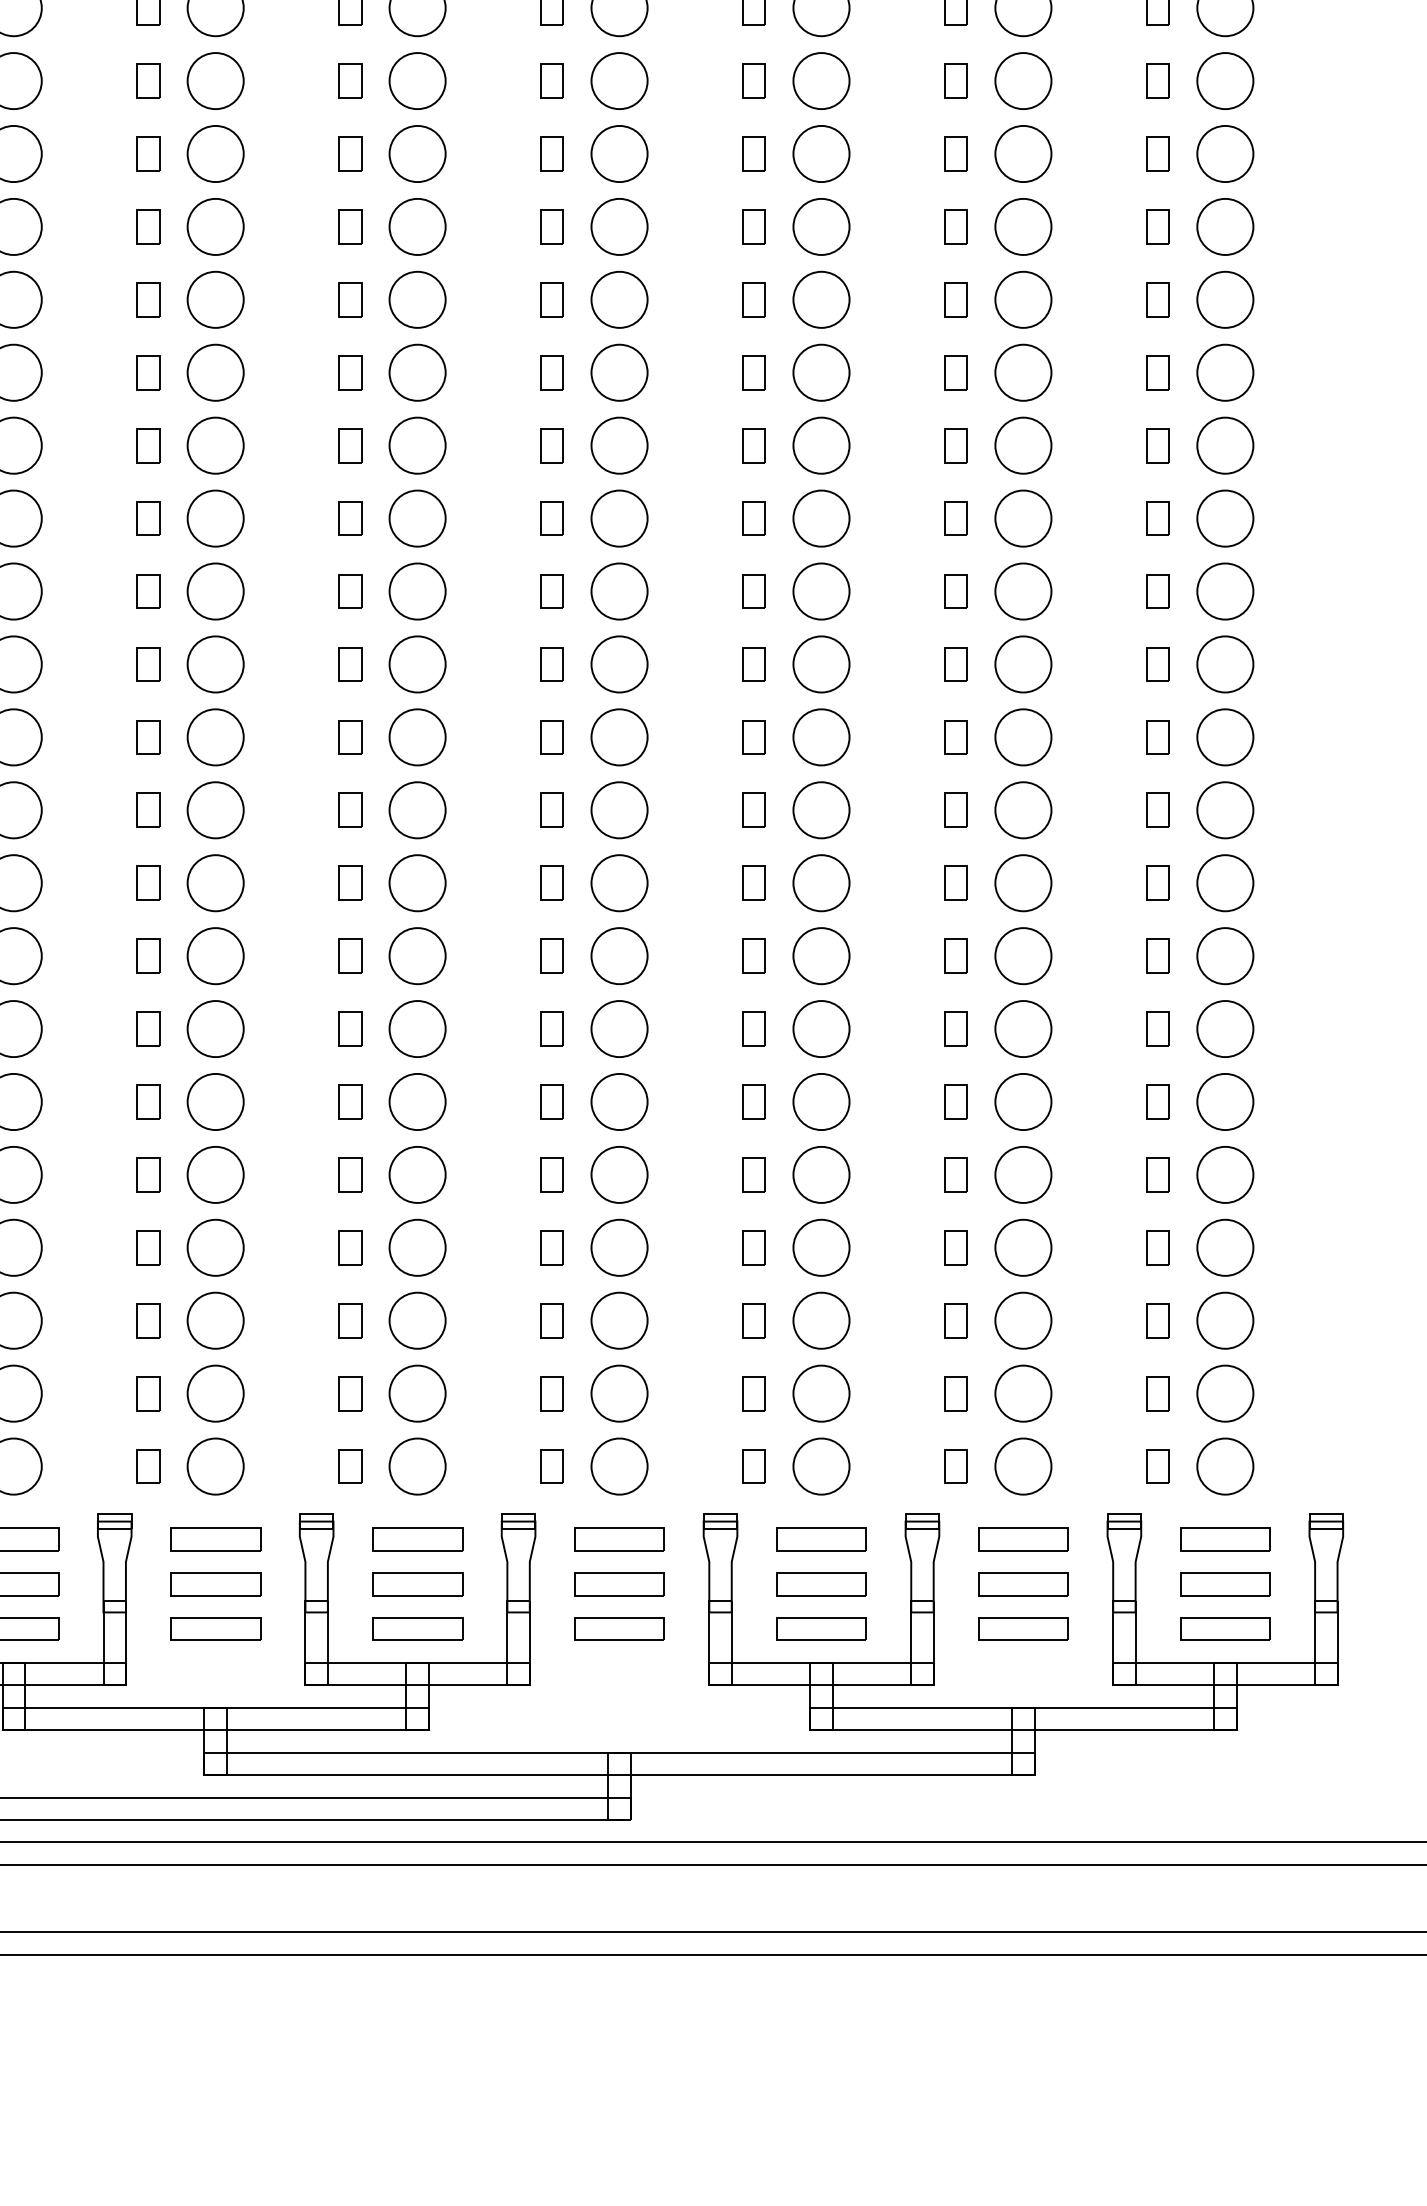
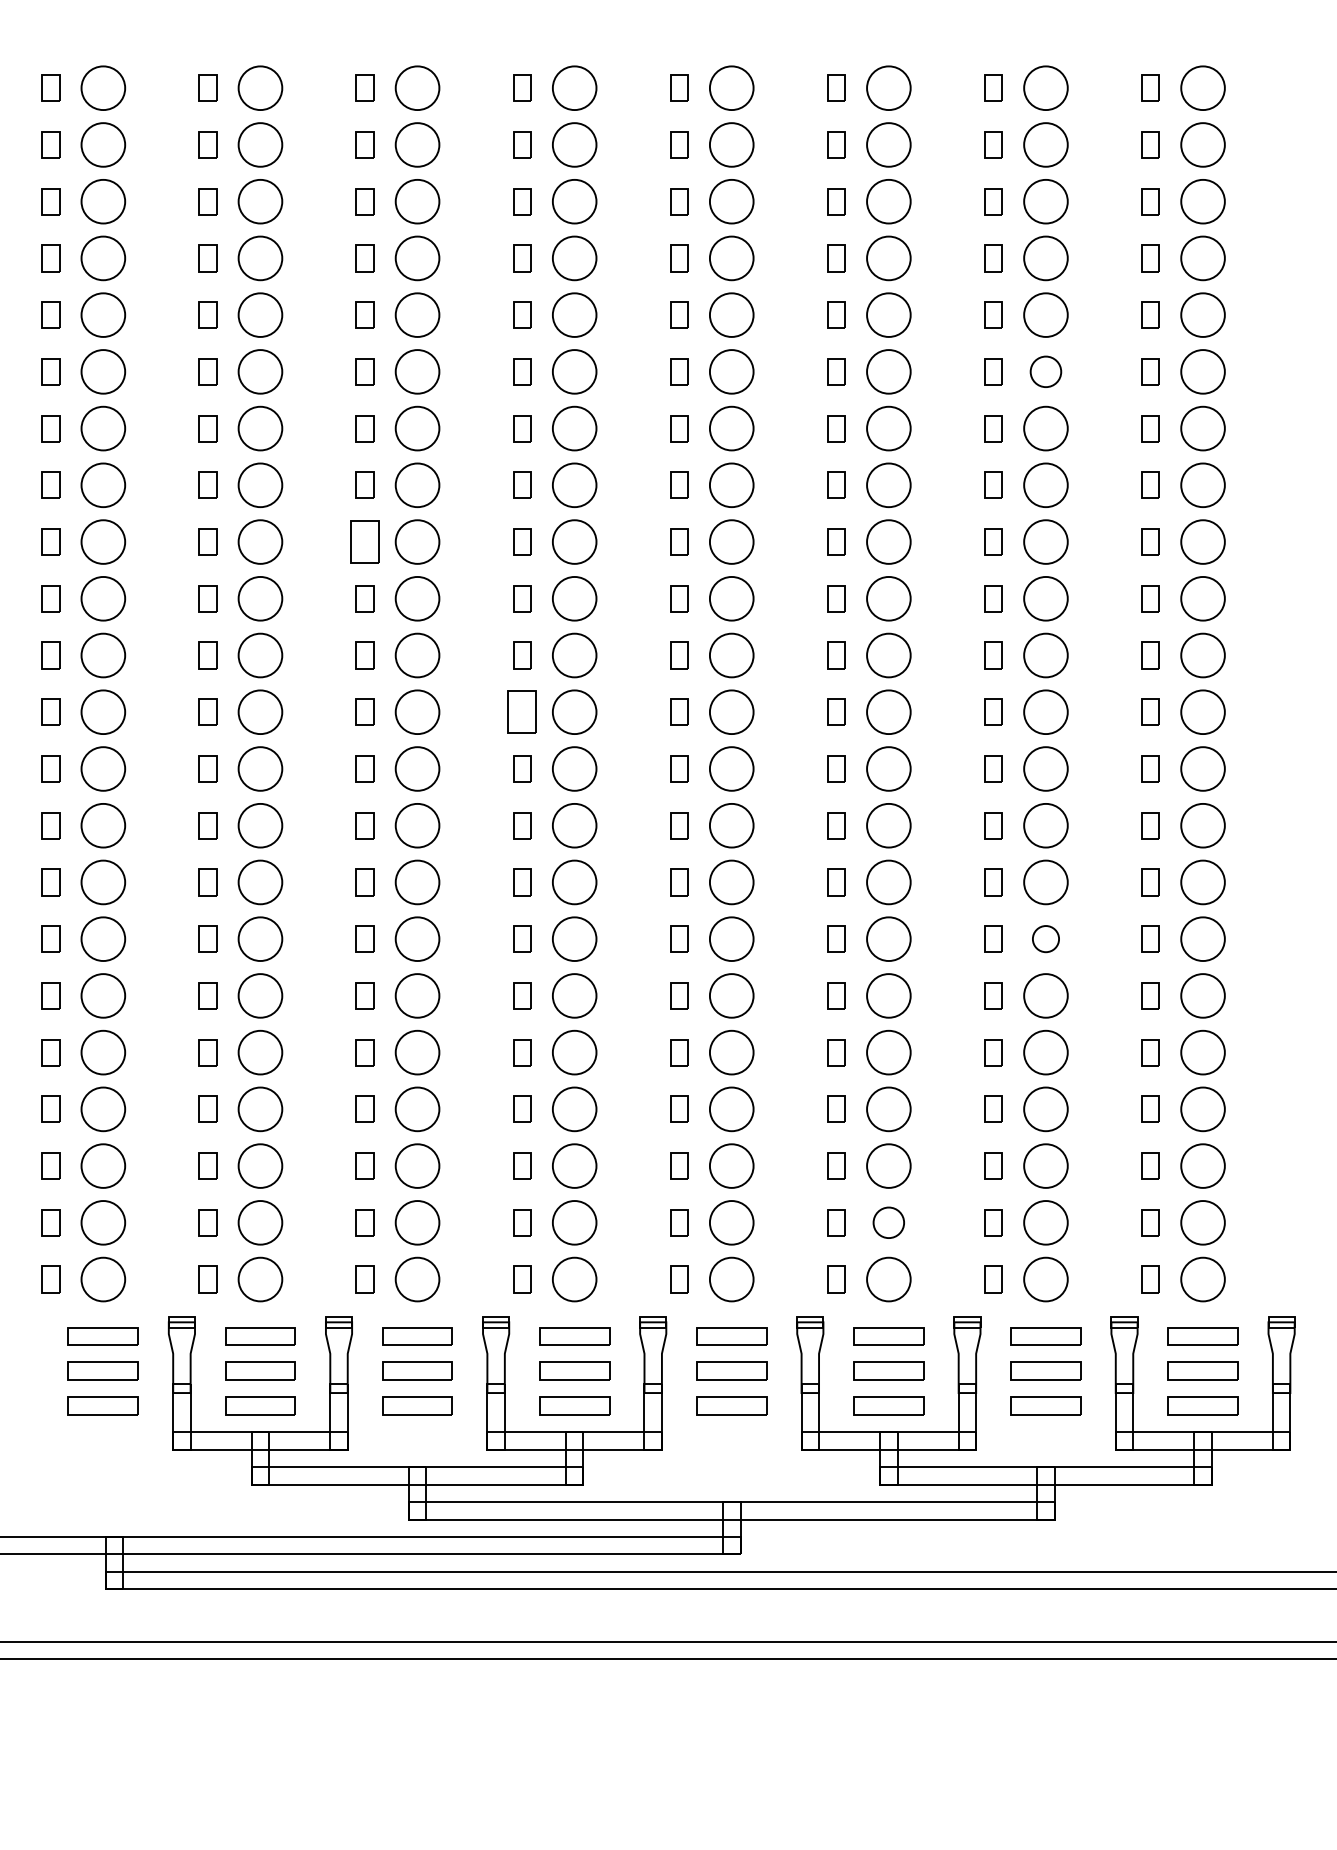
circle: (1022, 299) -> (1045, 371), size x0.7
part: (147, 517) -> (364, 541), size x1.6
part: (350, 736) -> (522, 711), size x1.6
circle: (1022, 1028) -> (1045, 938), size x0.6
circle: (821, 1393) -> (888, 1222), size x0.7

